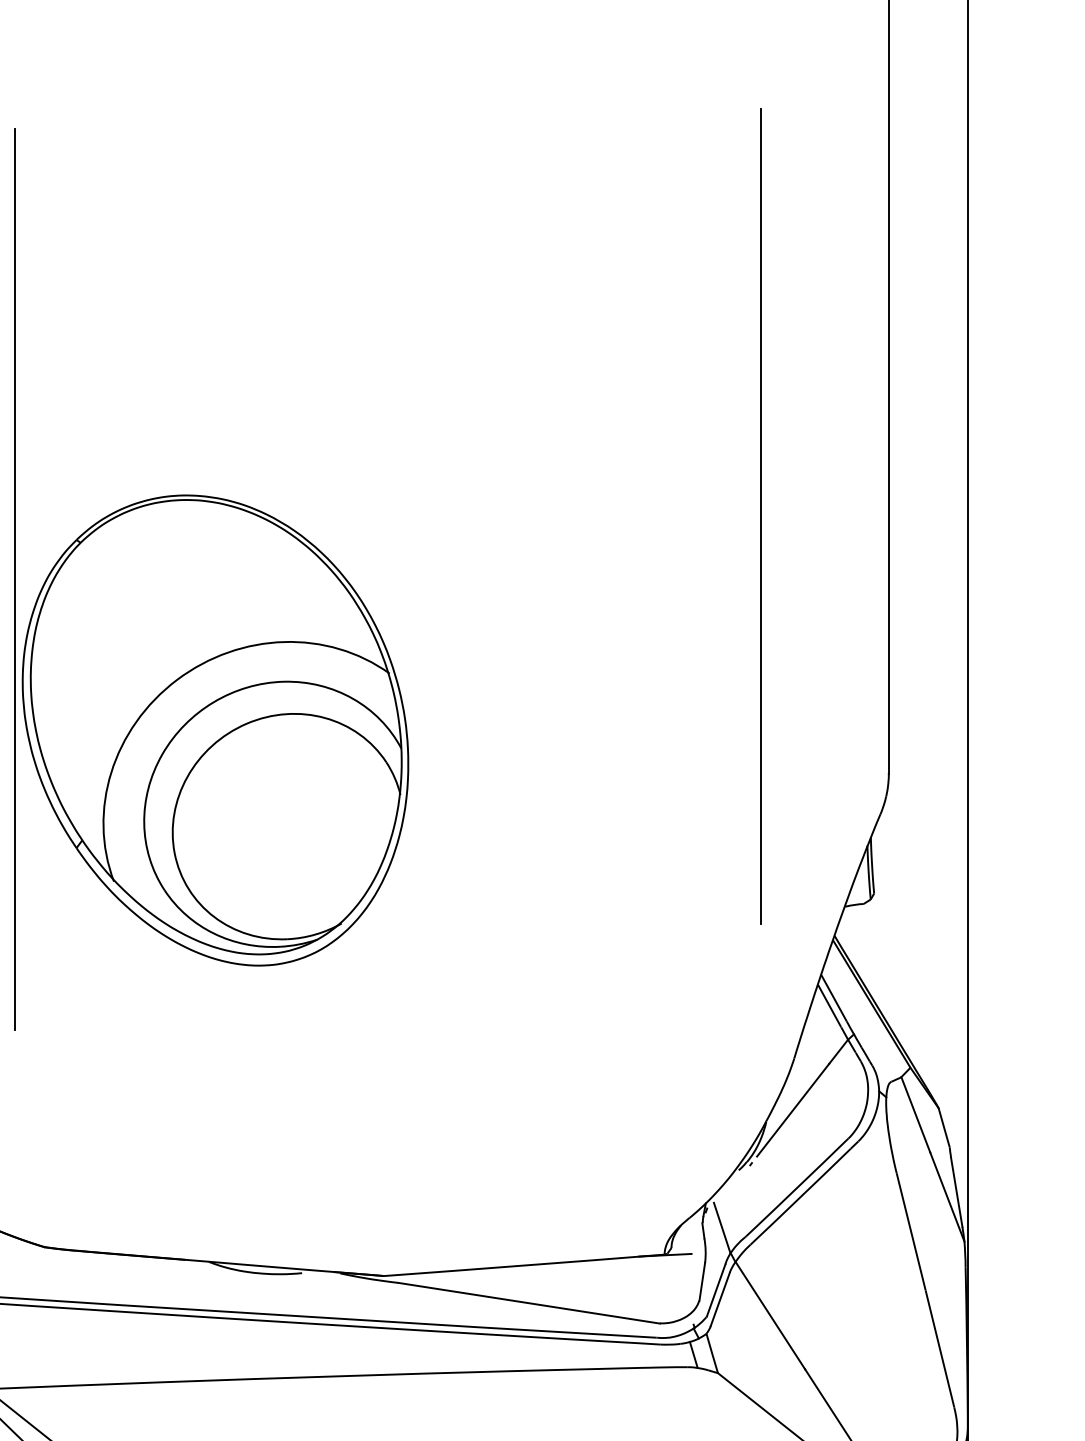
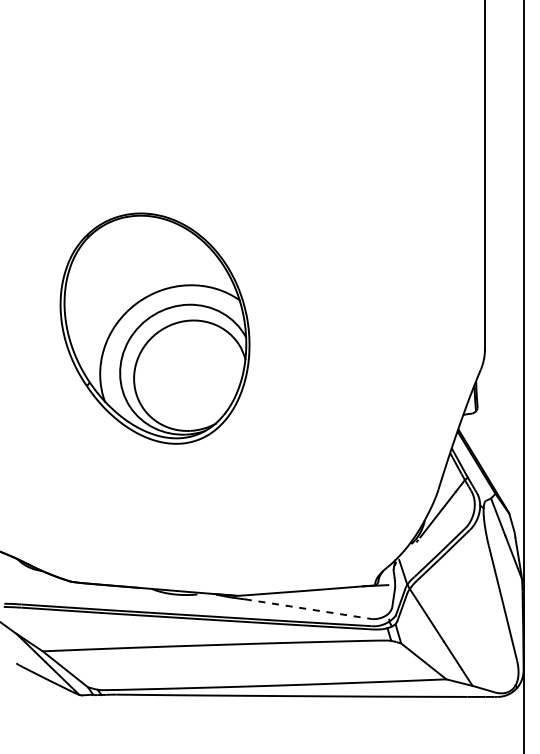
line: (761, 515) -> (422, 223), removed
line: (16, 579) -> (57, 254), removed
line: (528, 1303) -> (308, 609), solid -> dashed

